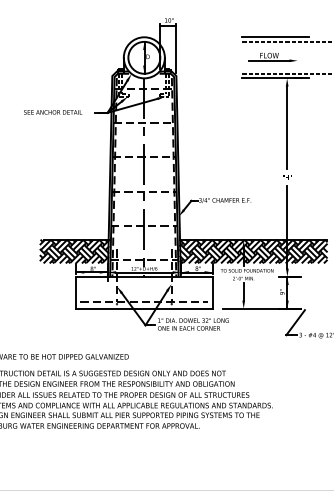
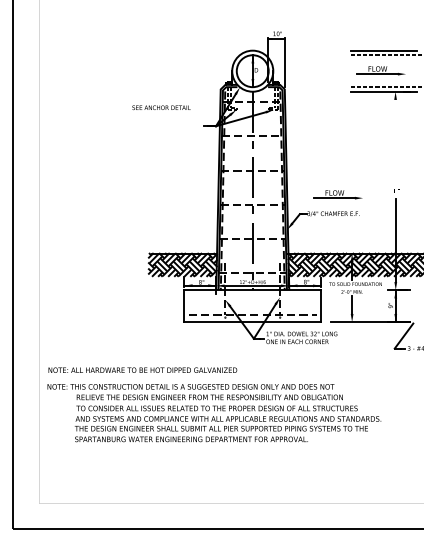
text: (53, 112) -> (161, 107), moved
line: (287, 127) -> (395, 140), removed
part: (229, 181) -> (337, 194), added

